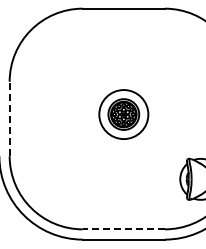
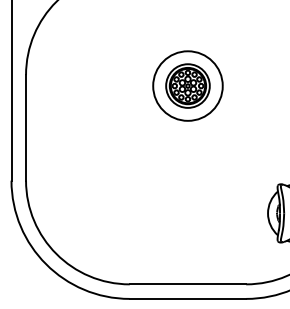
part: (123, 114) -> (187, 85), moved
line: (9, 118) -> (25, 127), dashed -> solid
line: (123, 229) -> (187, 284), dashed -> solid

